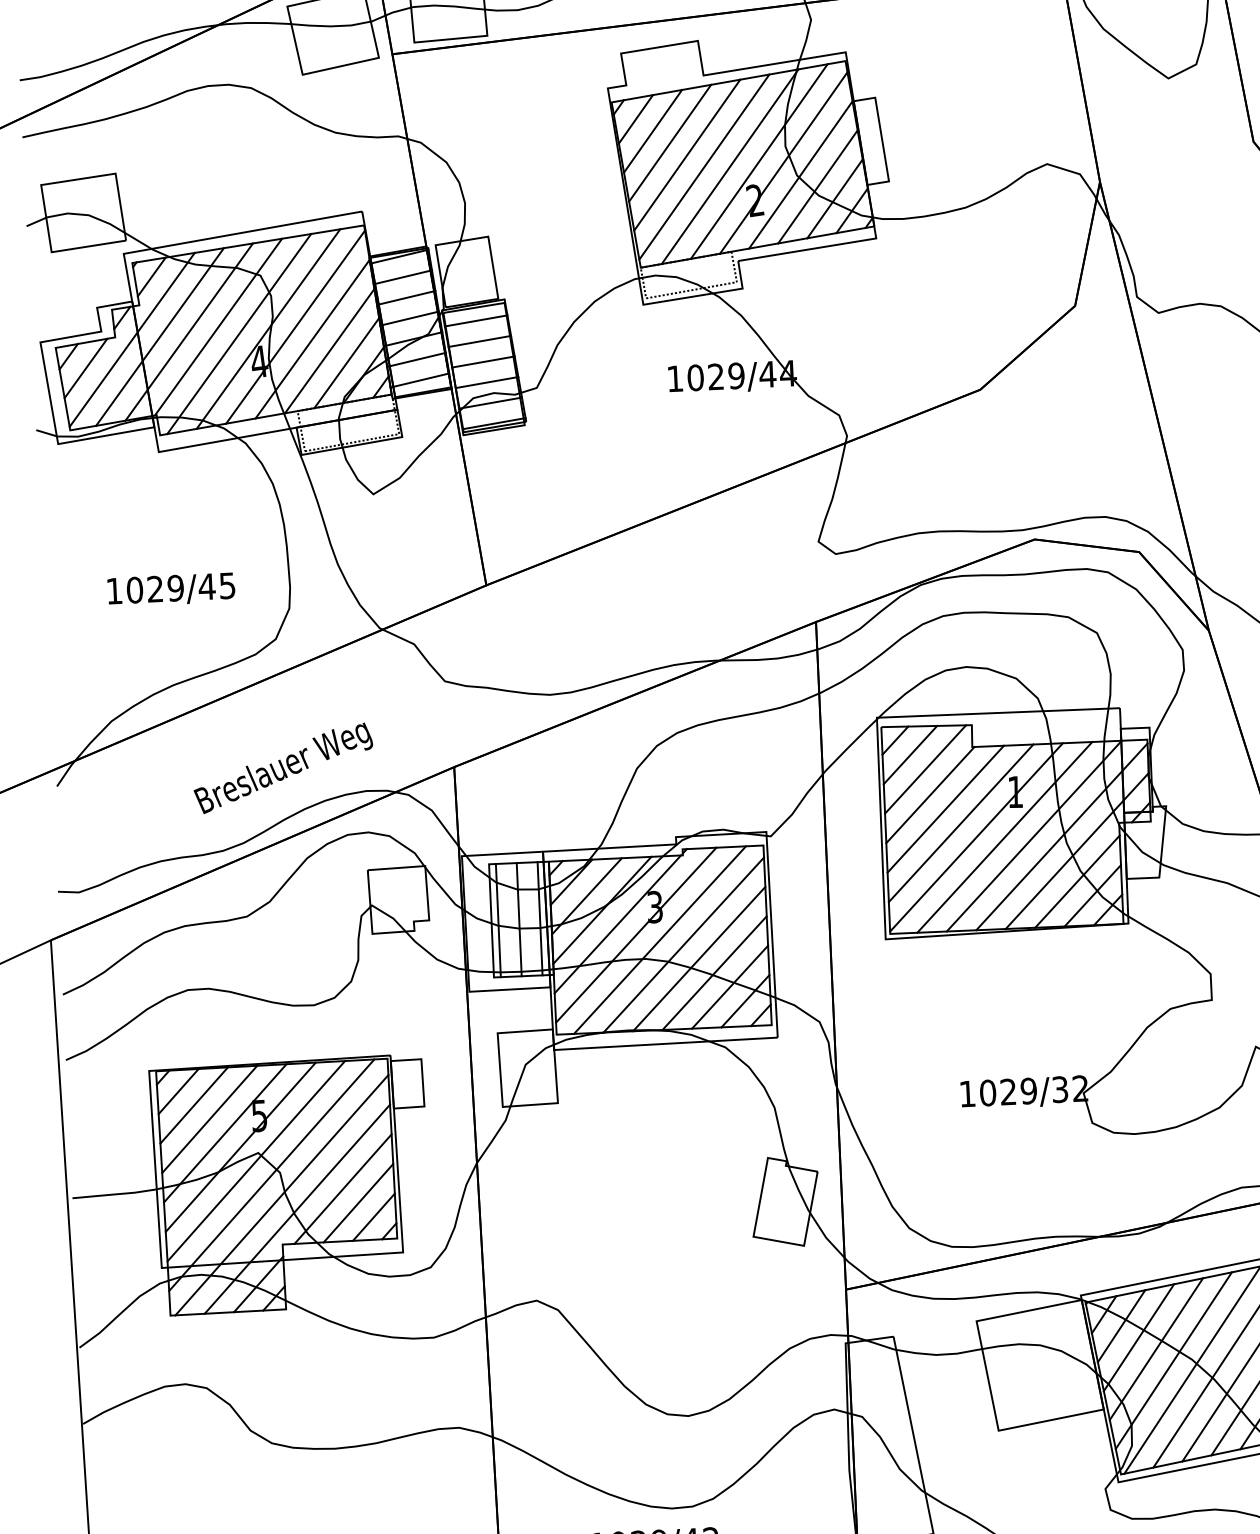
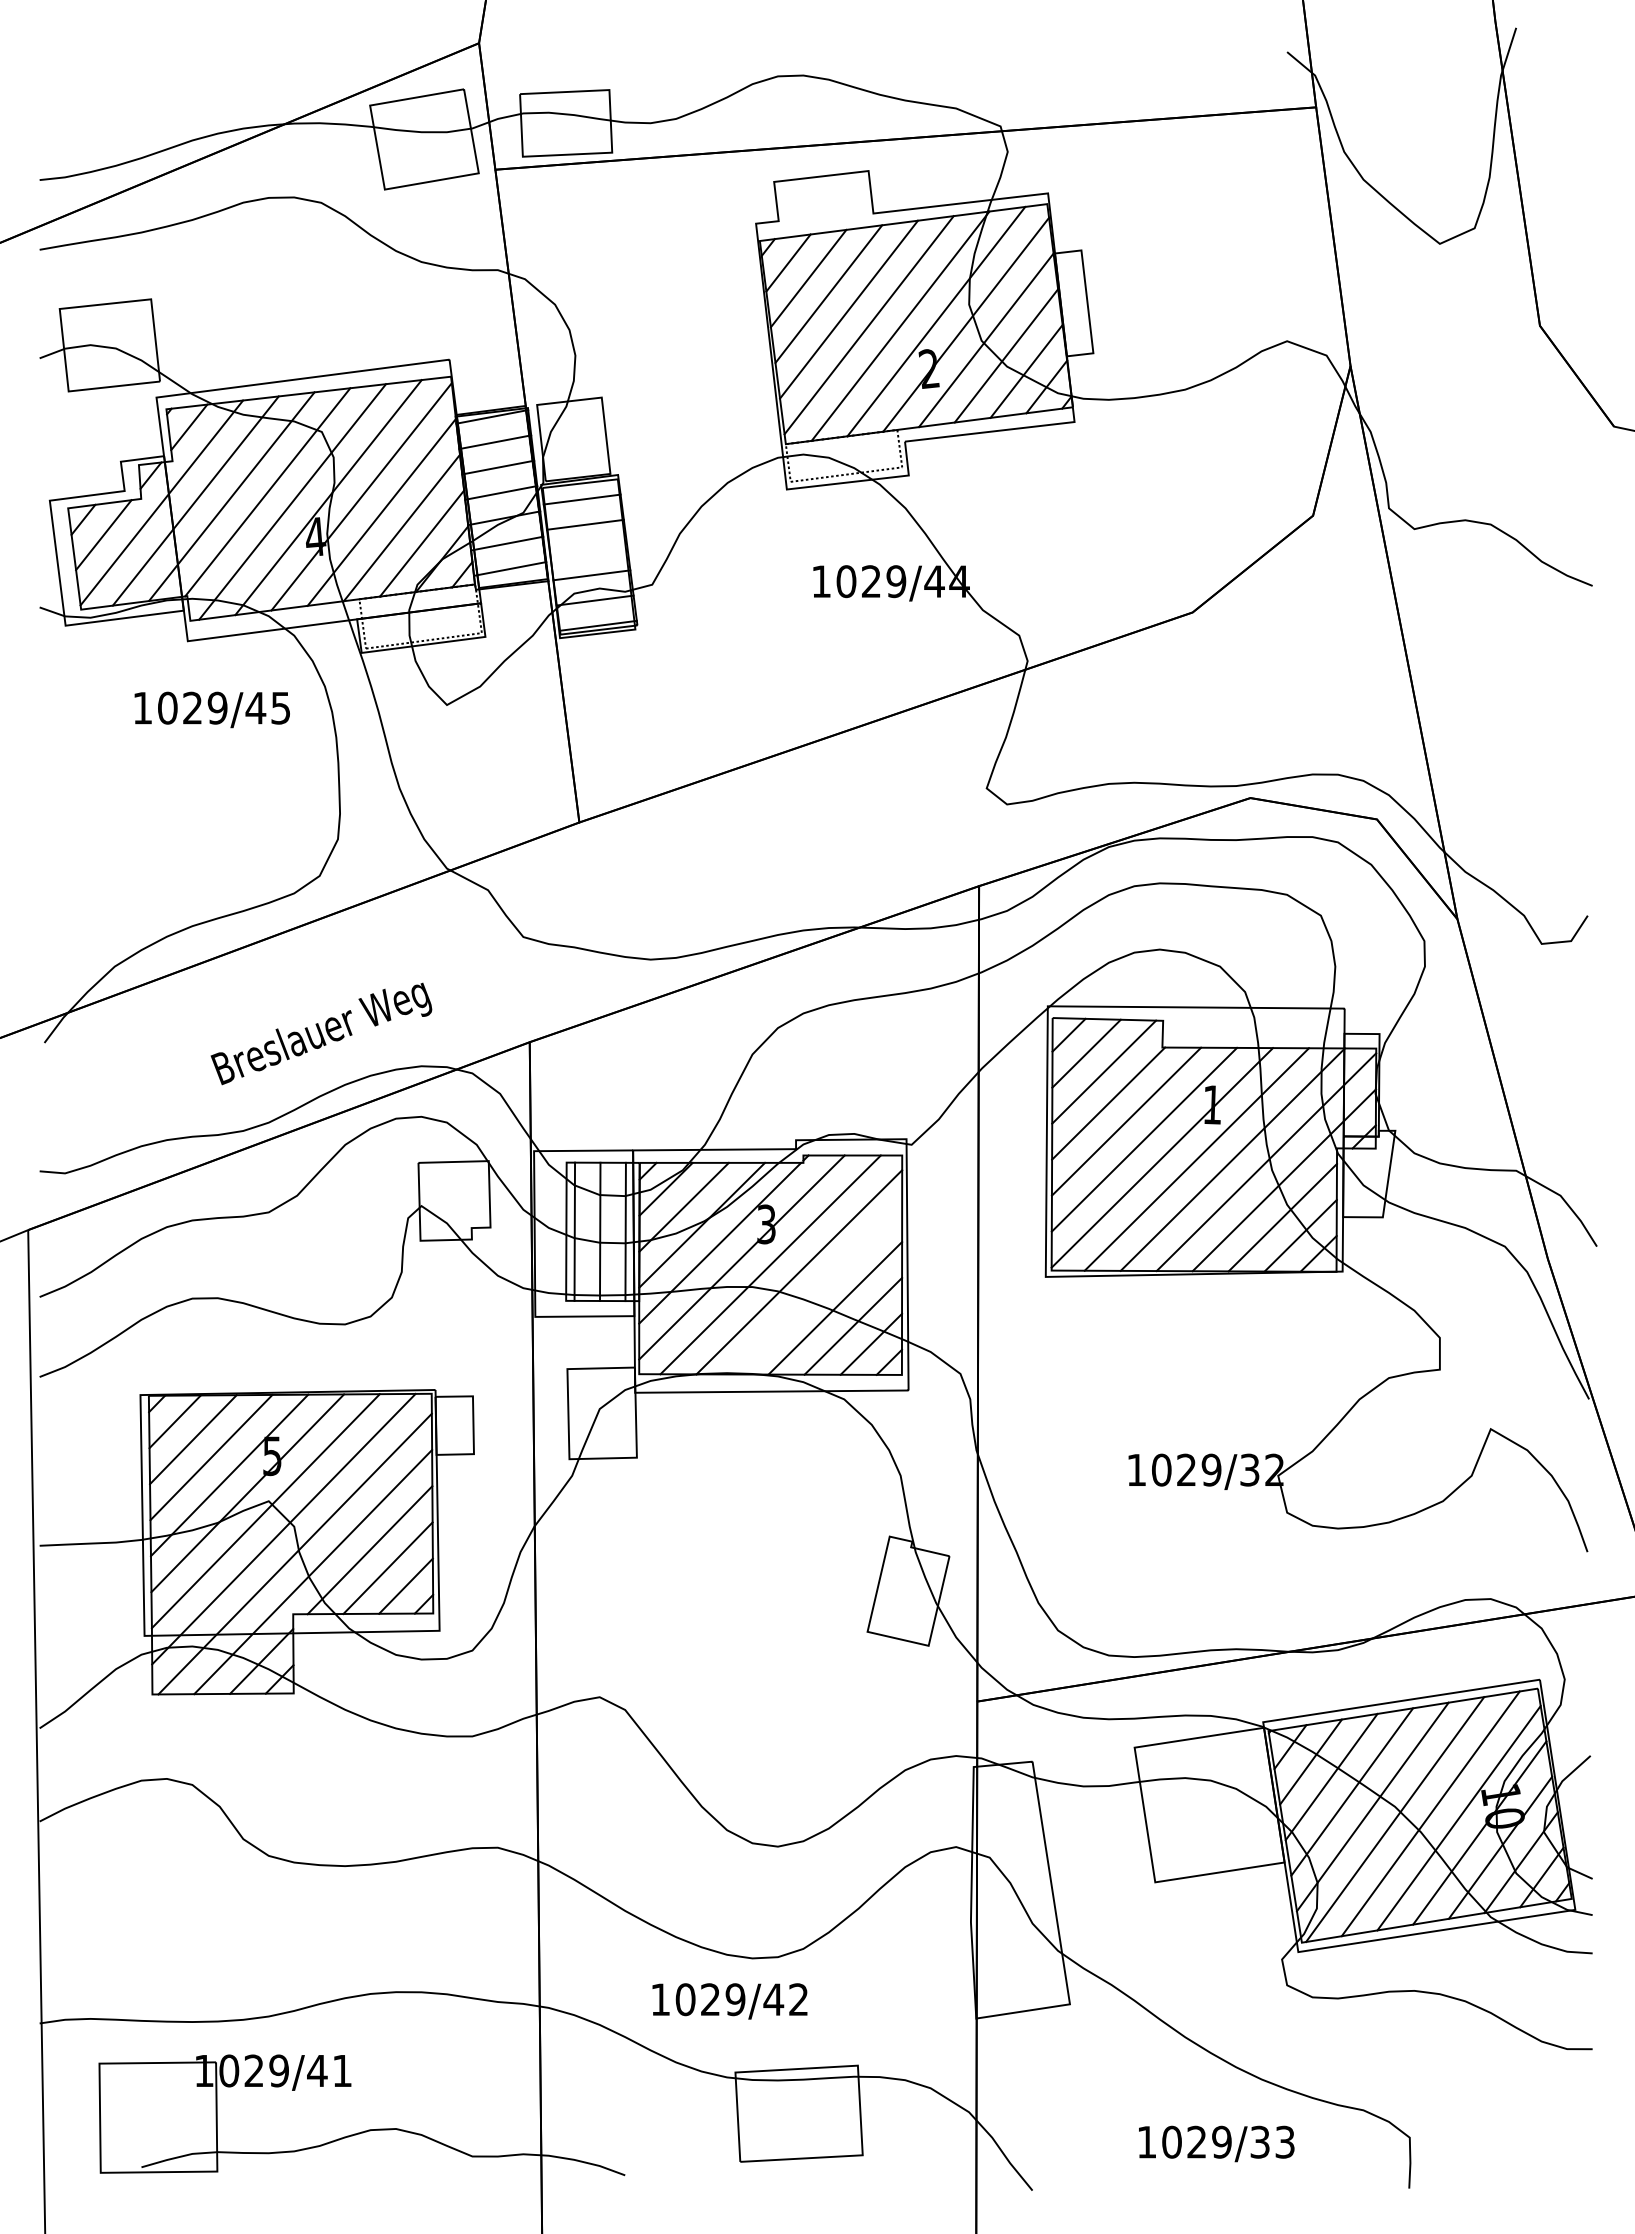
line: (483, 362) -> (588, 550), removed
text: (170, 589) -> (211, 709), moved
line: (699, 959) -> (817, 1290), removed

